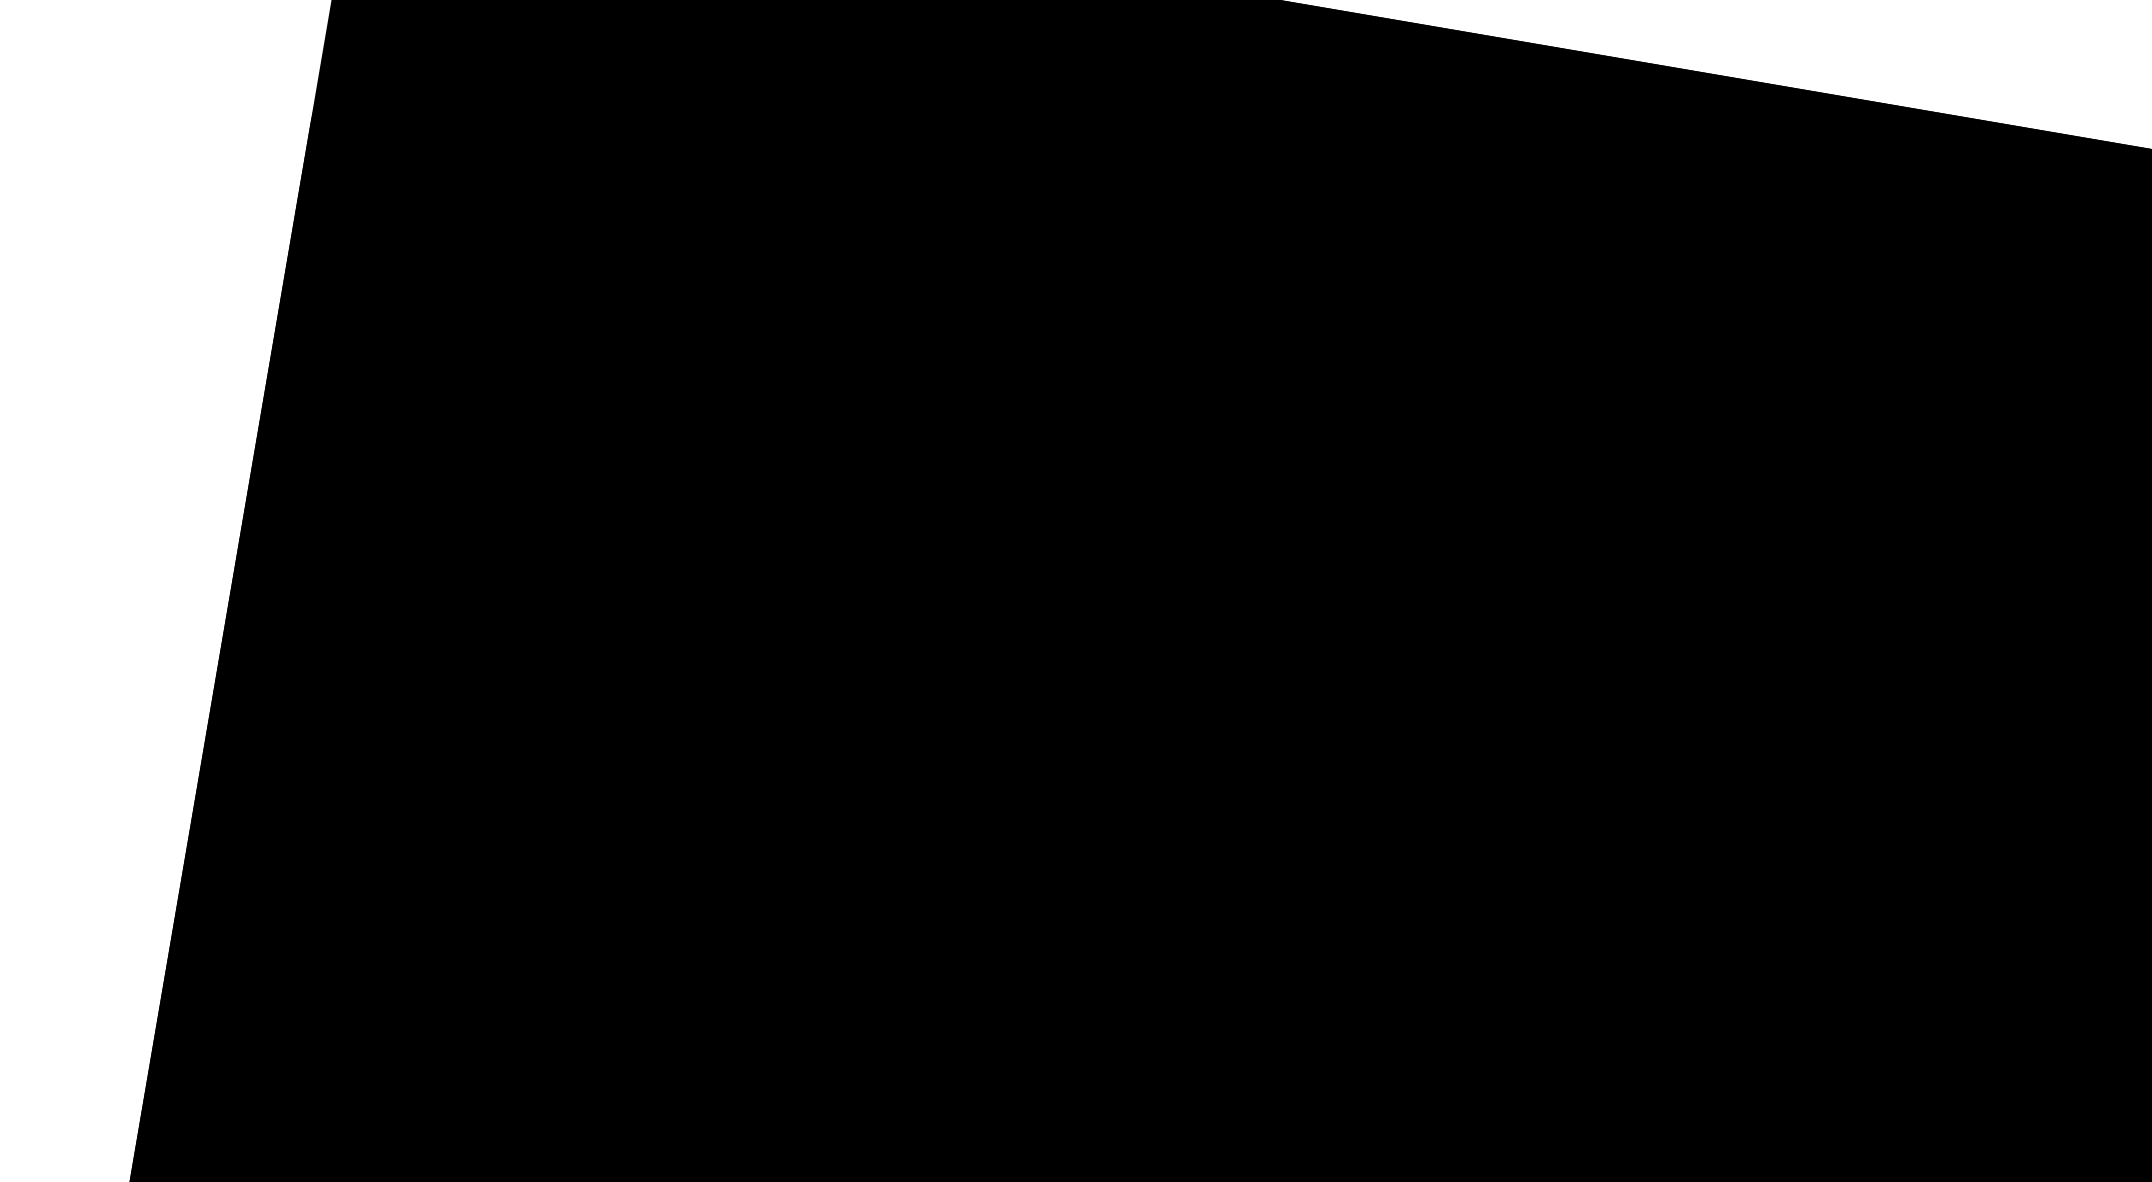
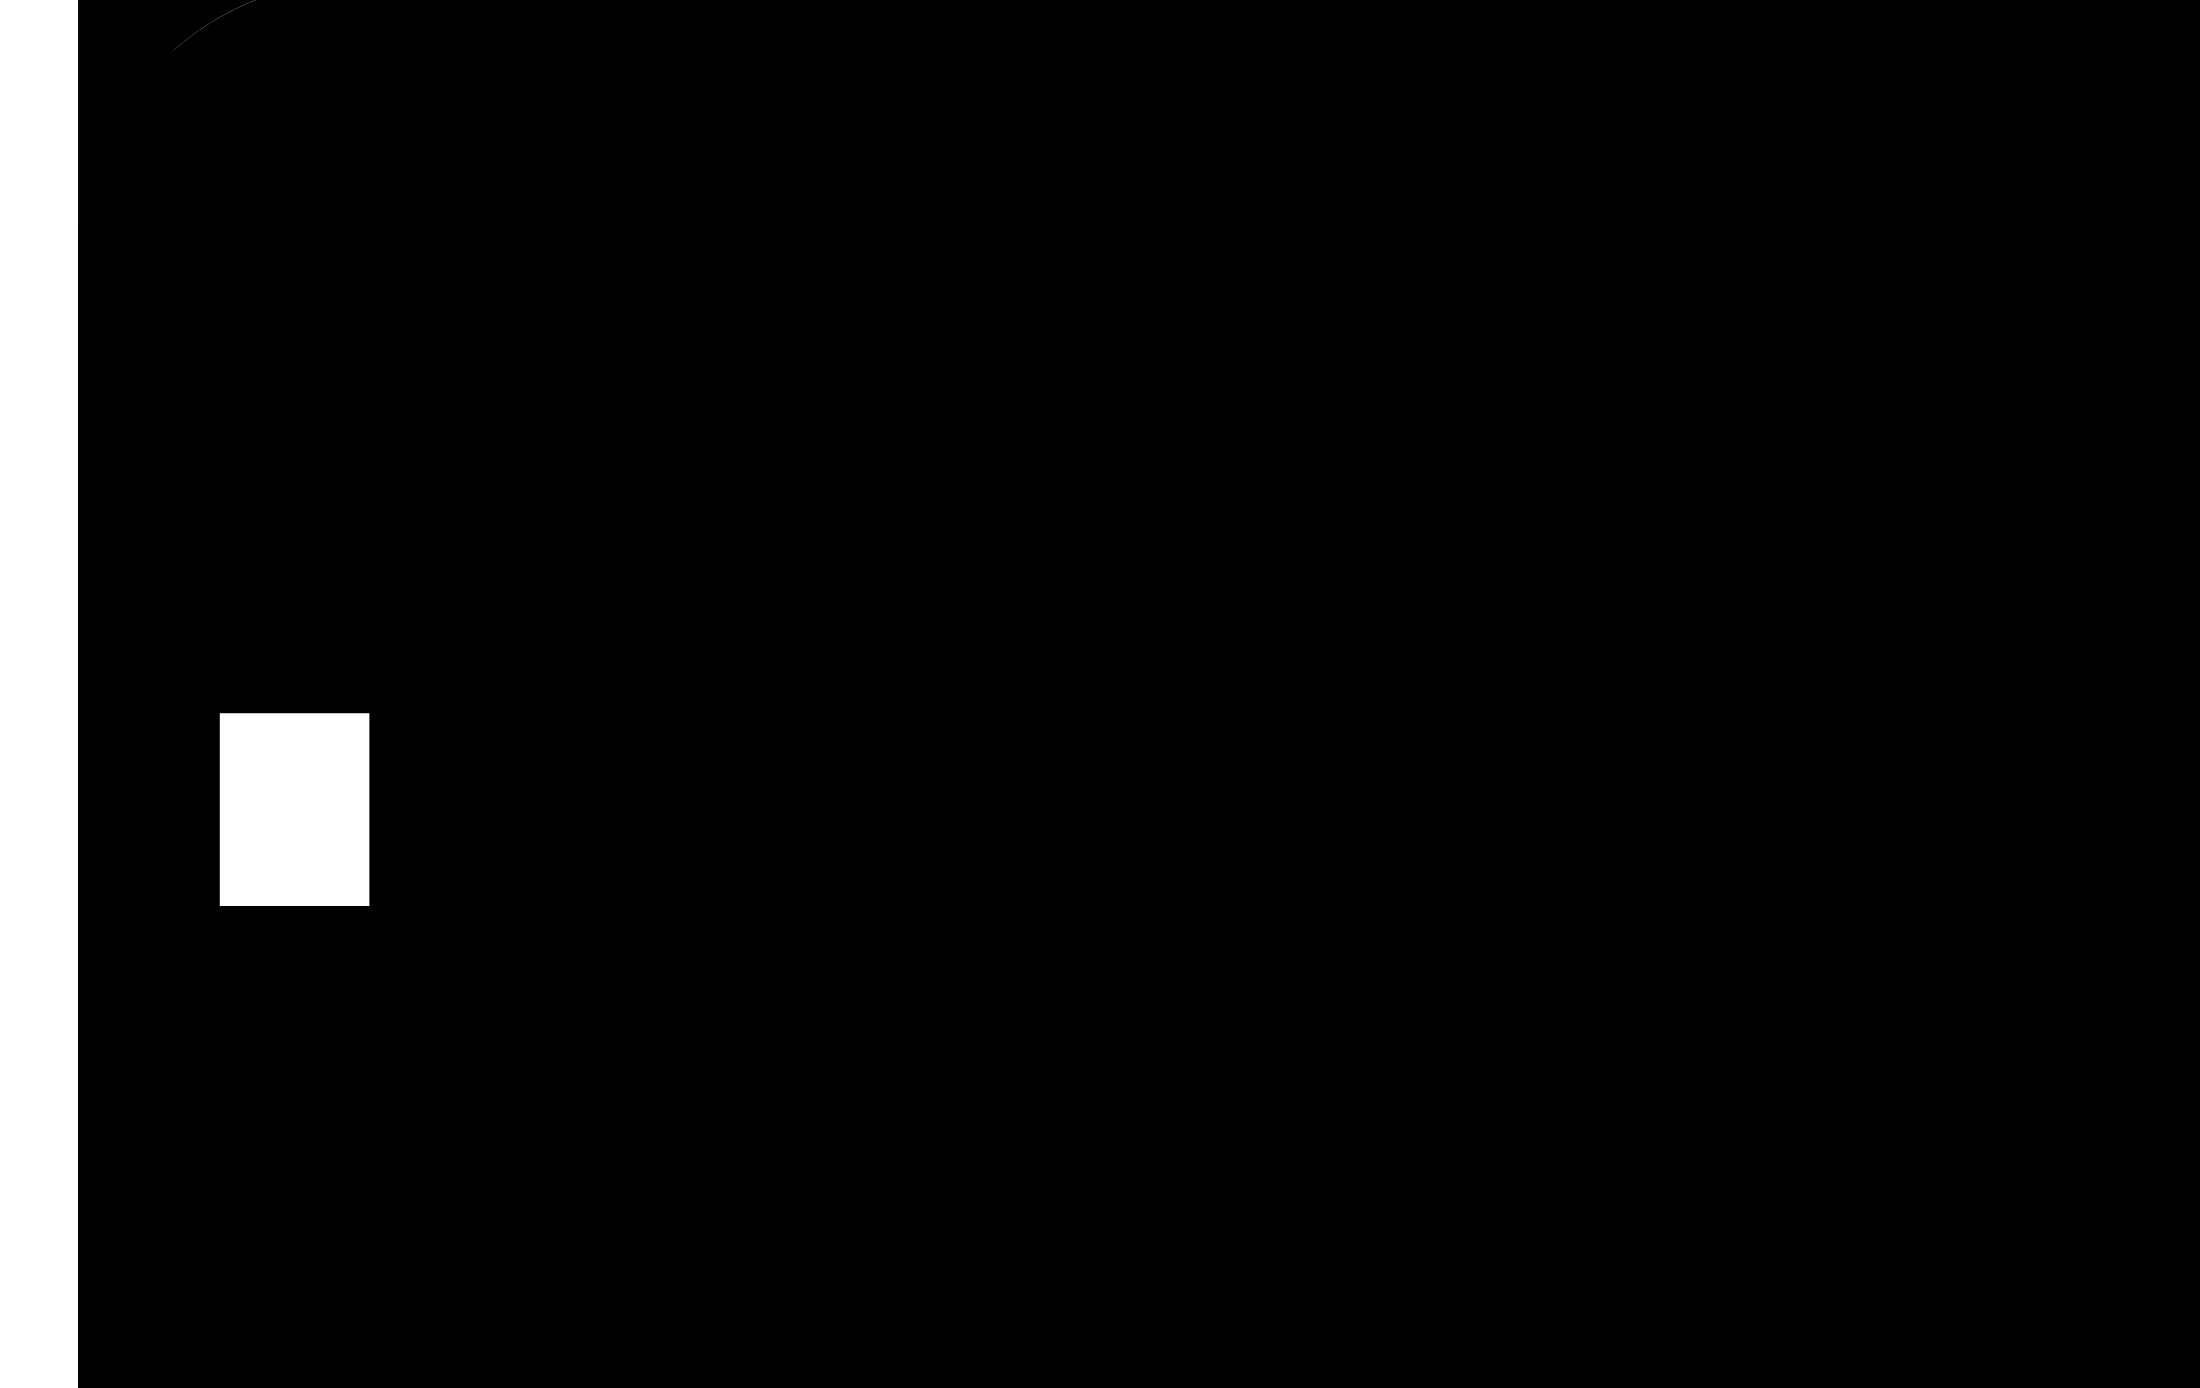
fill: (434, 723) -> (294, 809), removed

